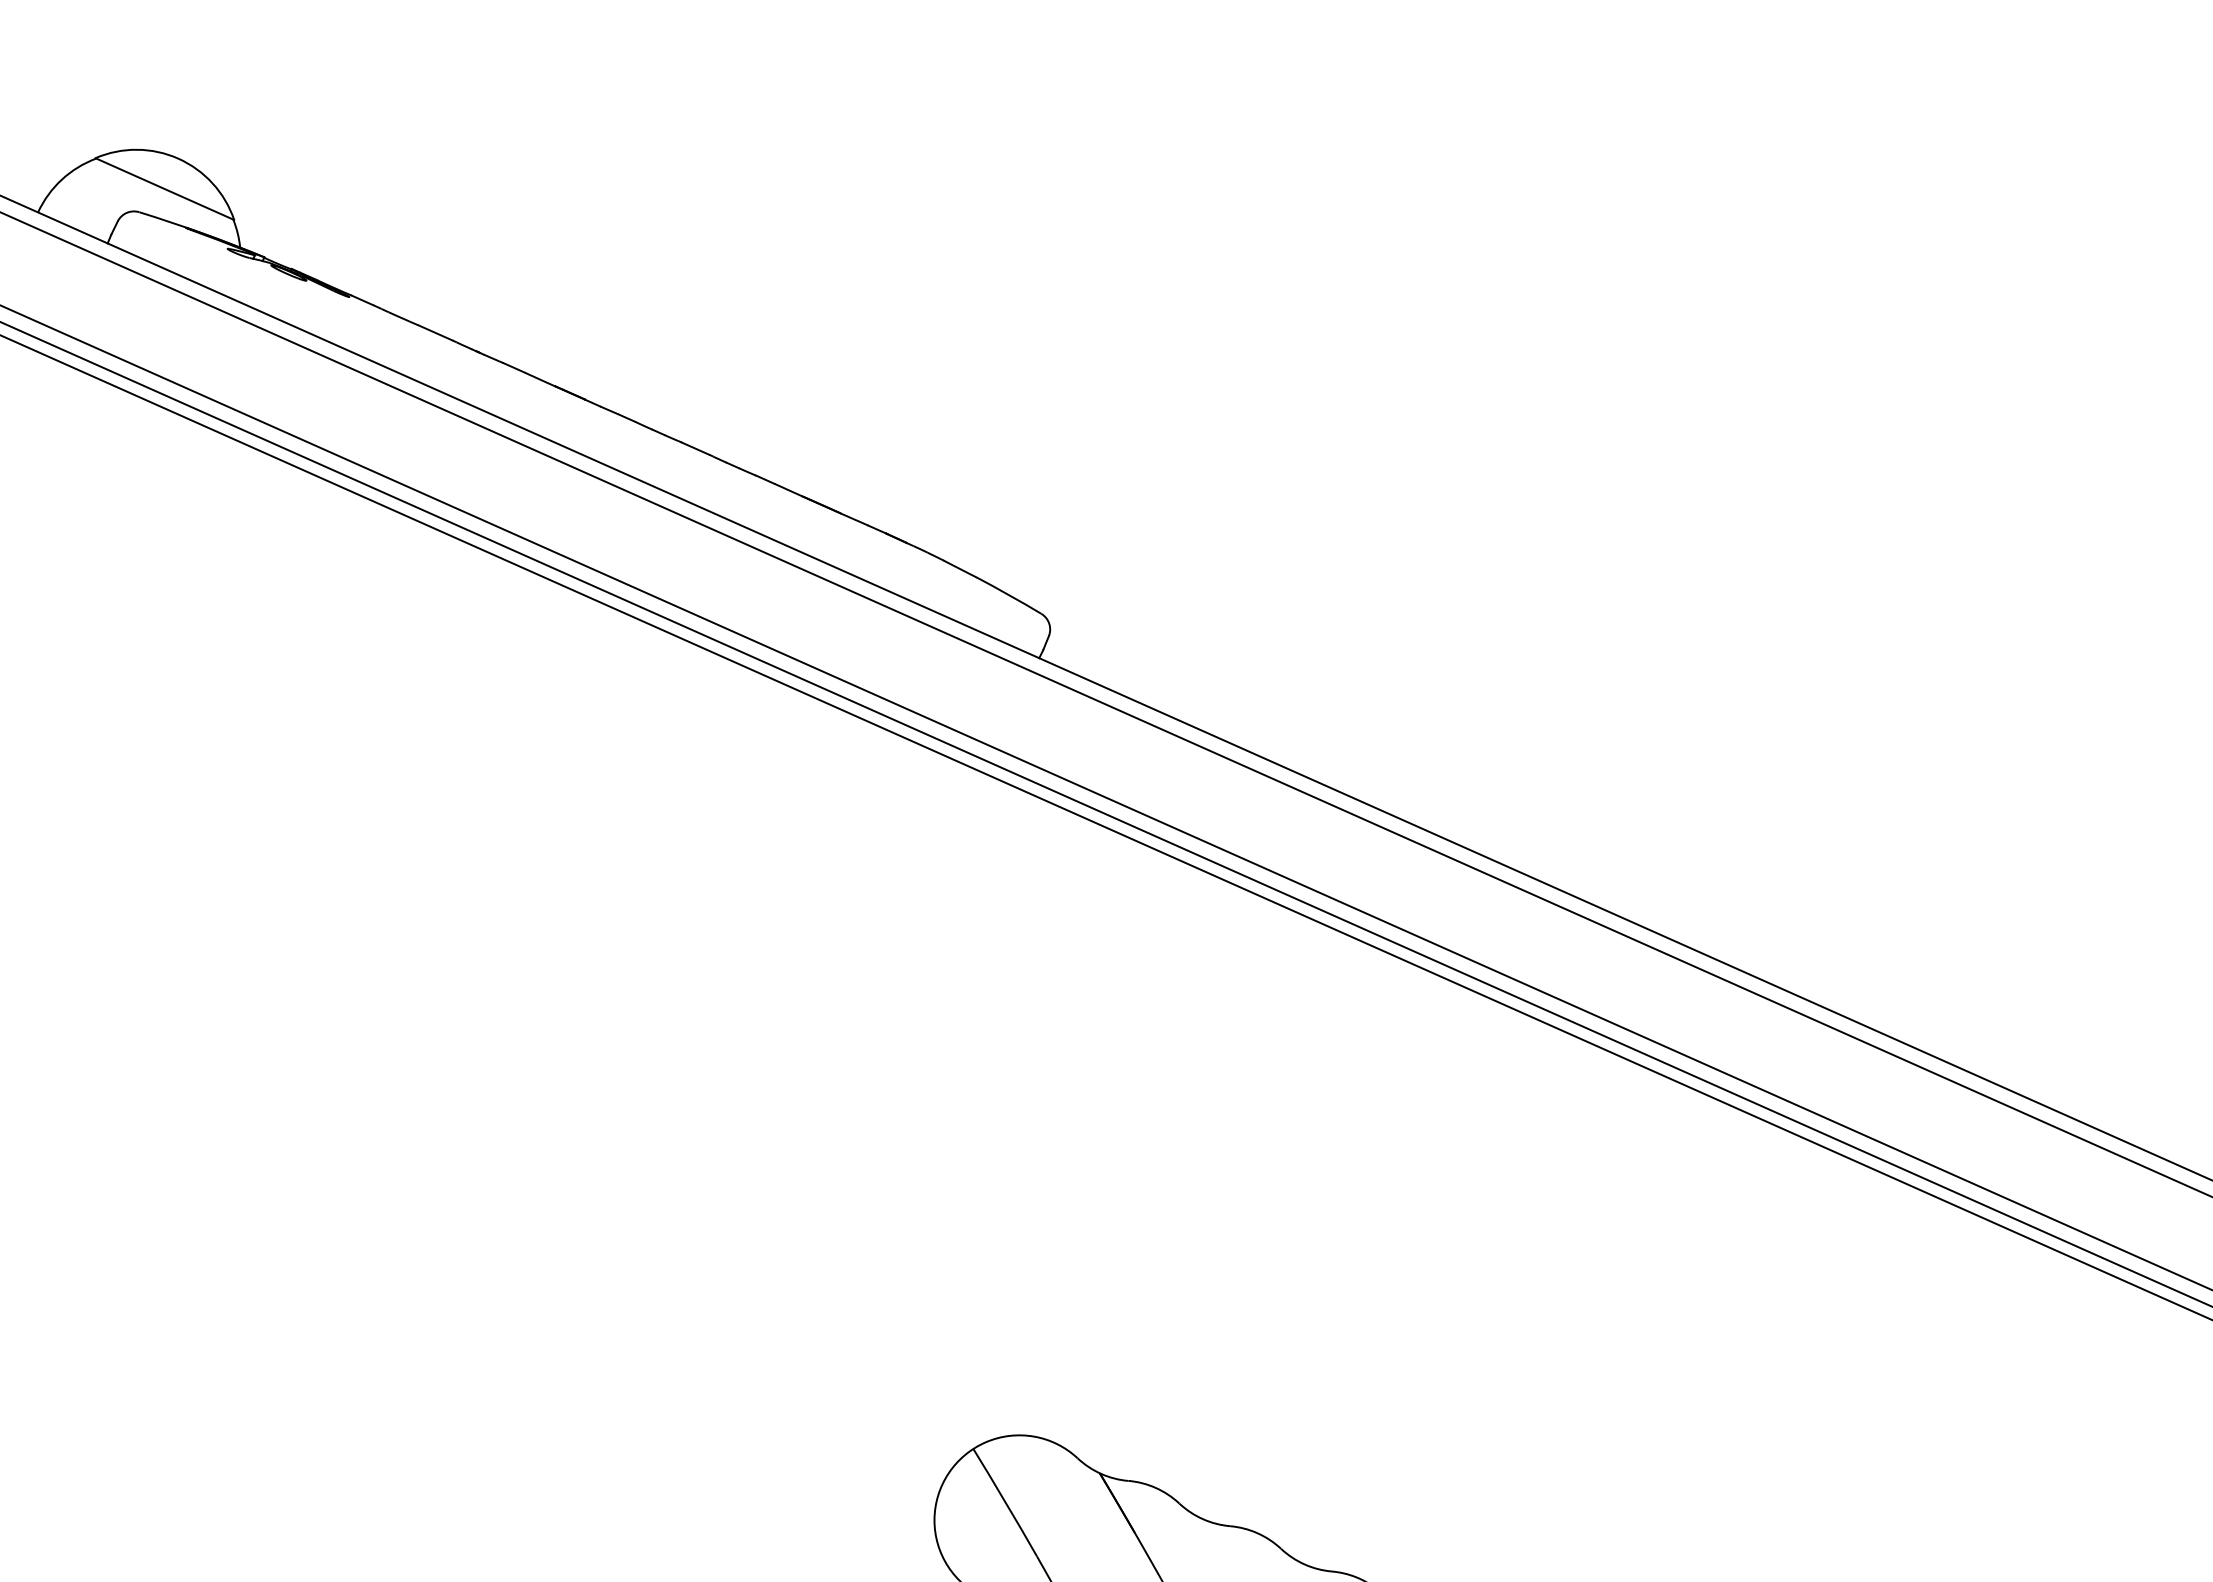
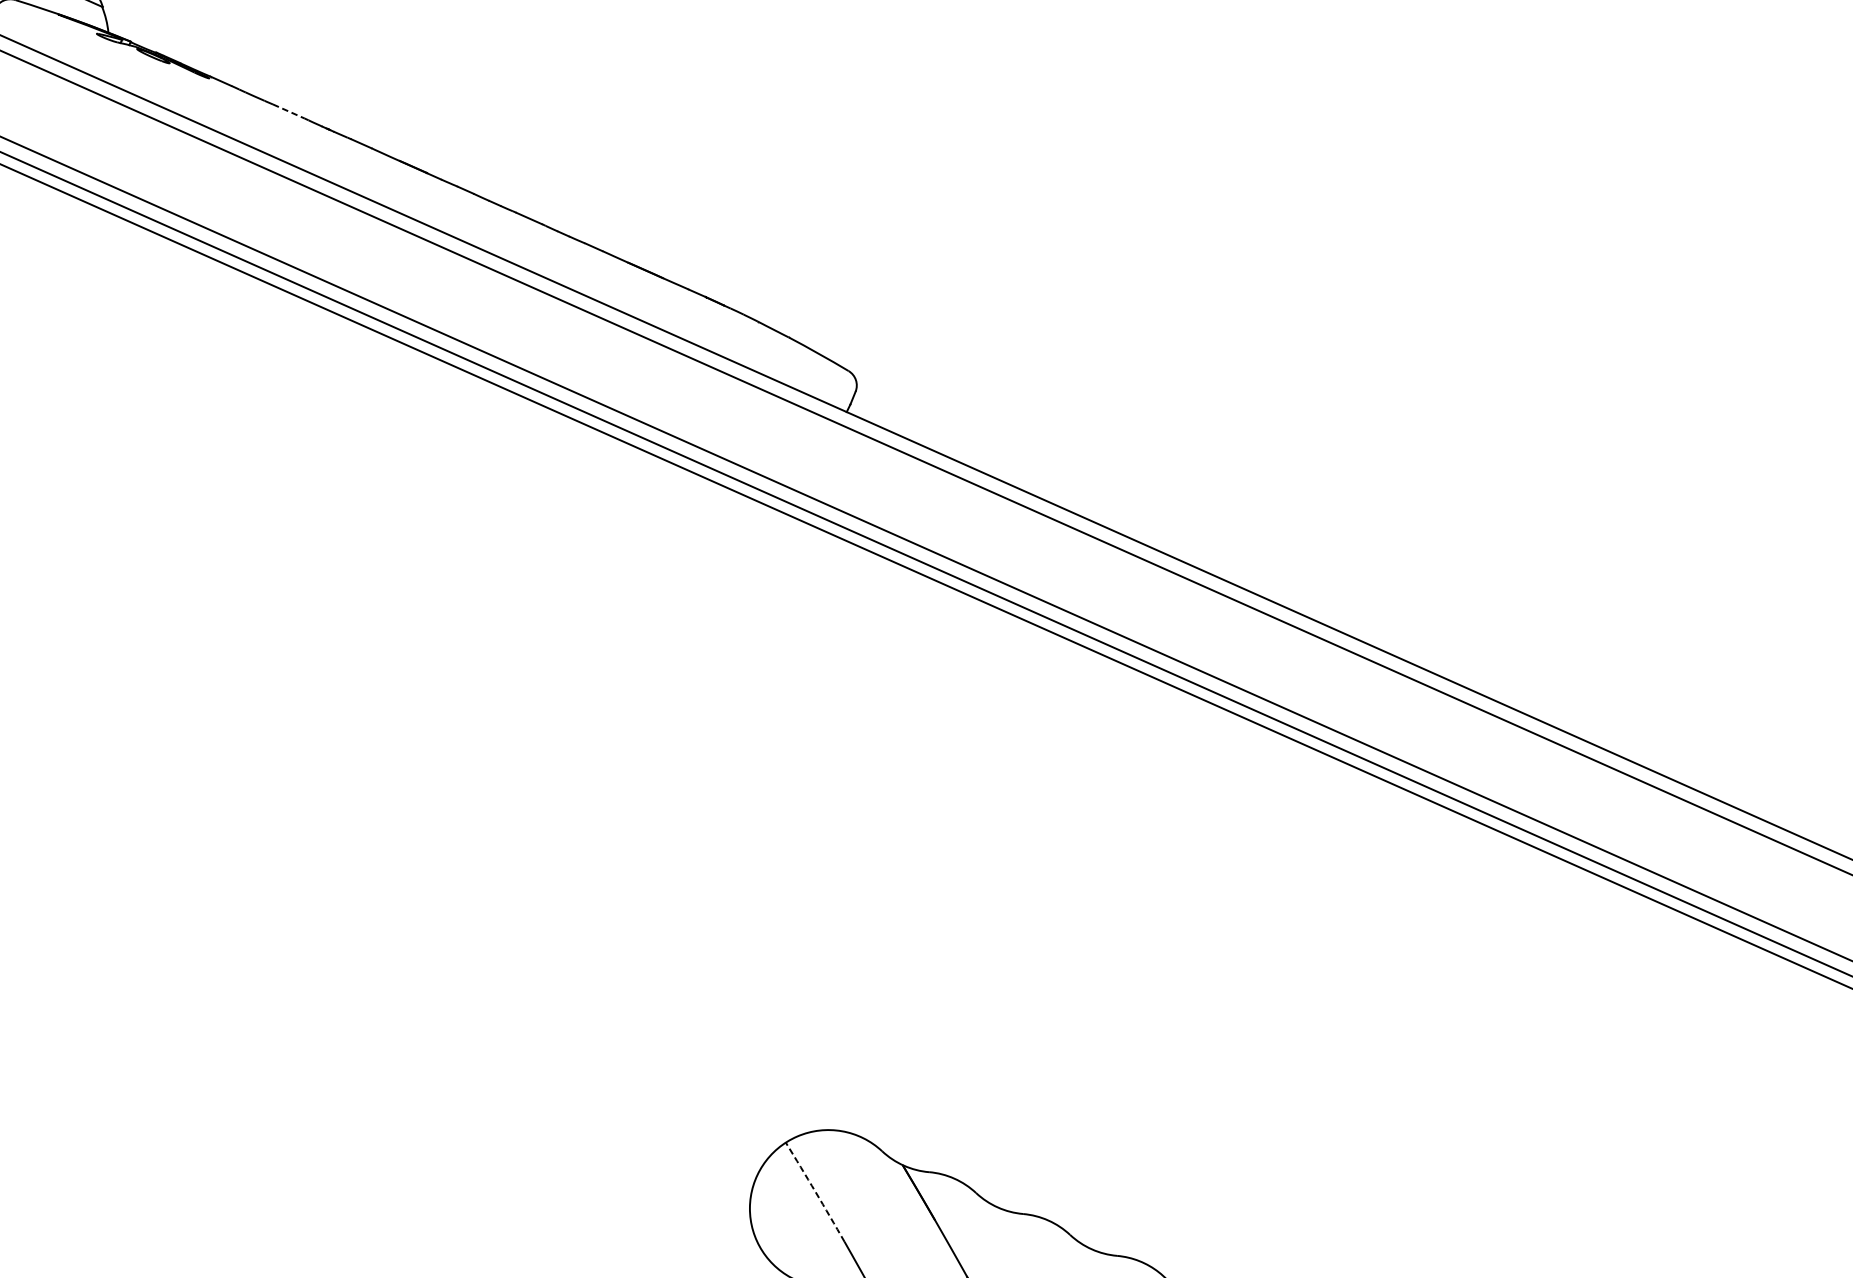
line: (435, 332) -> (288, 111), solid -> dashed
arc: (1005, 1502) -> (815, 1192), solid -> dashed

